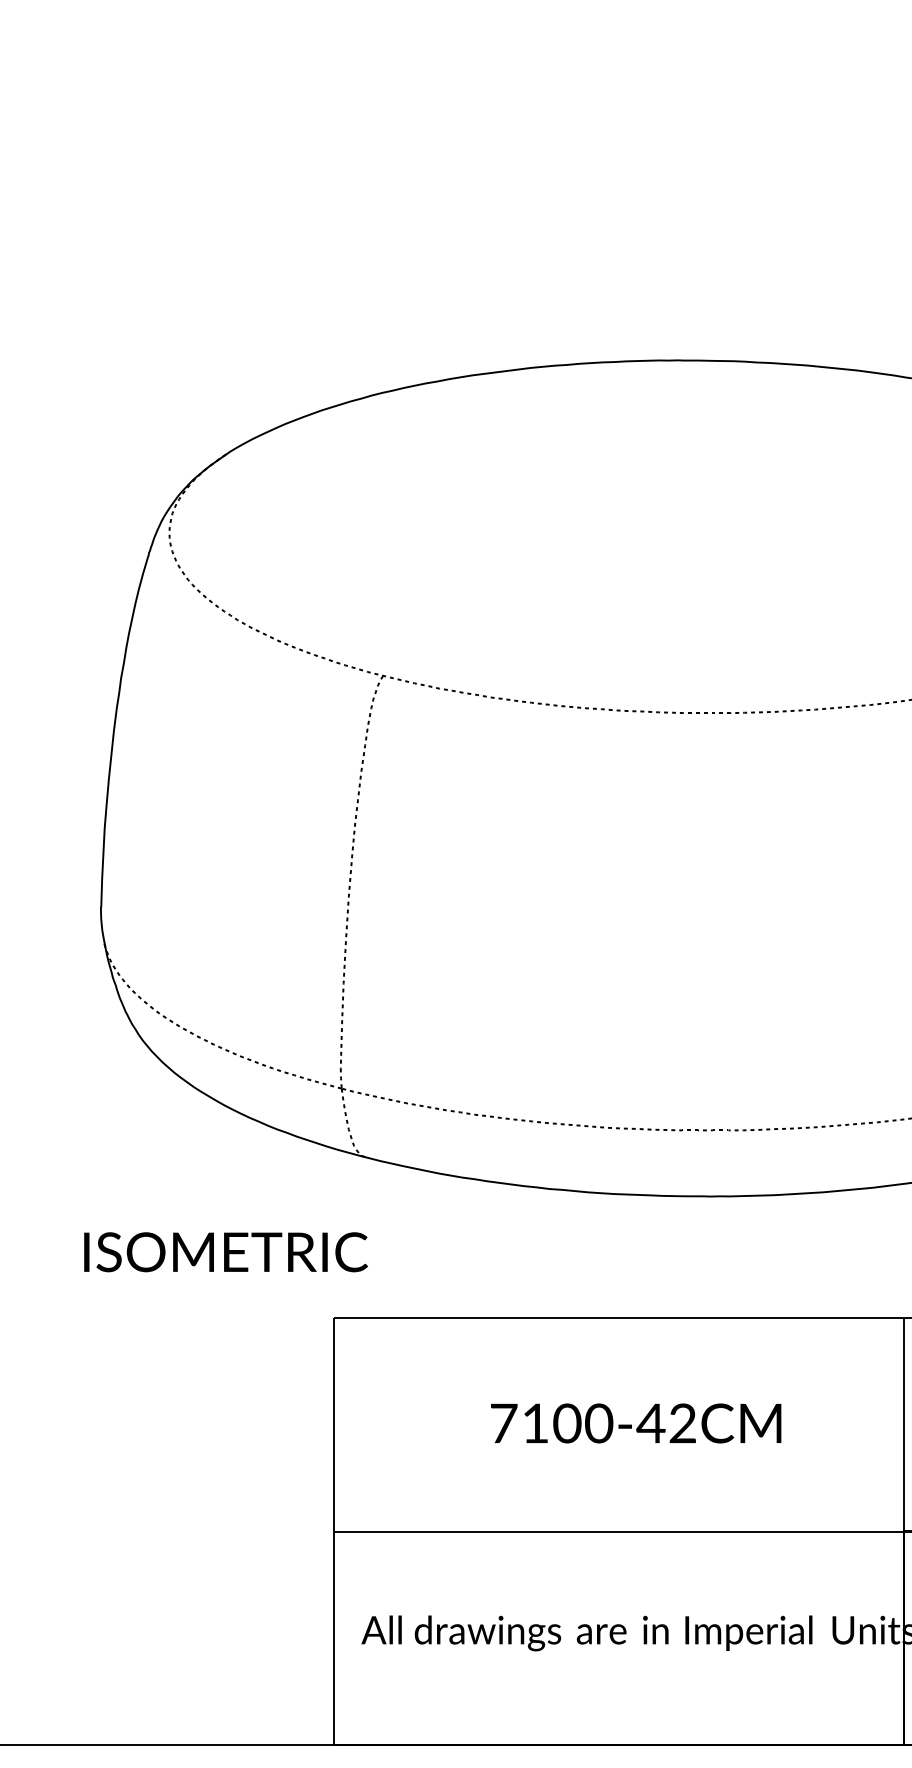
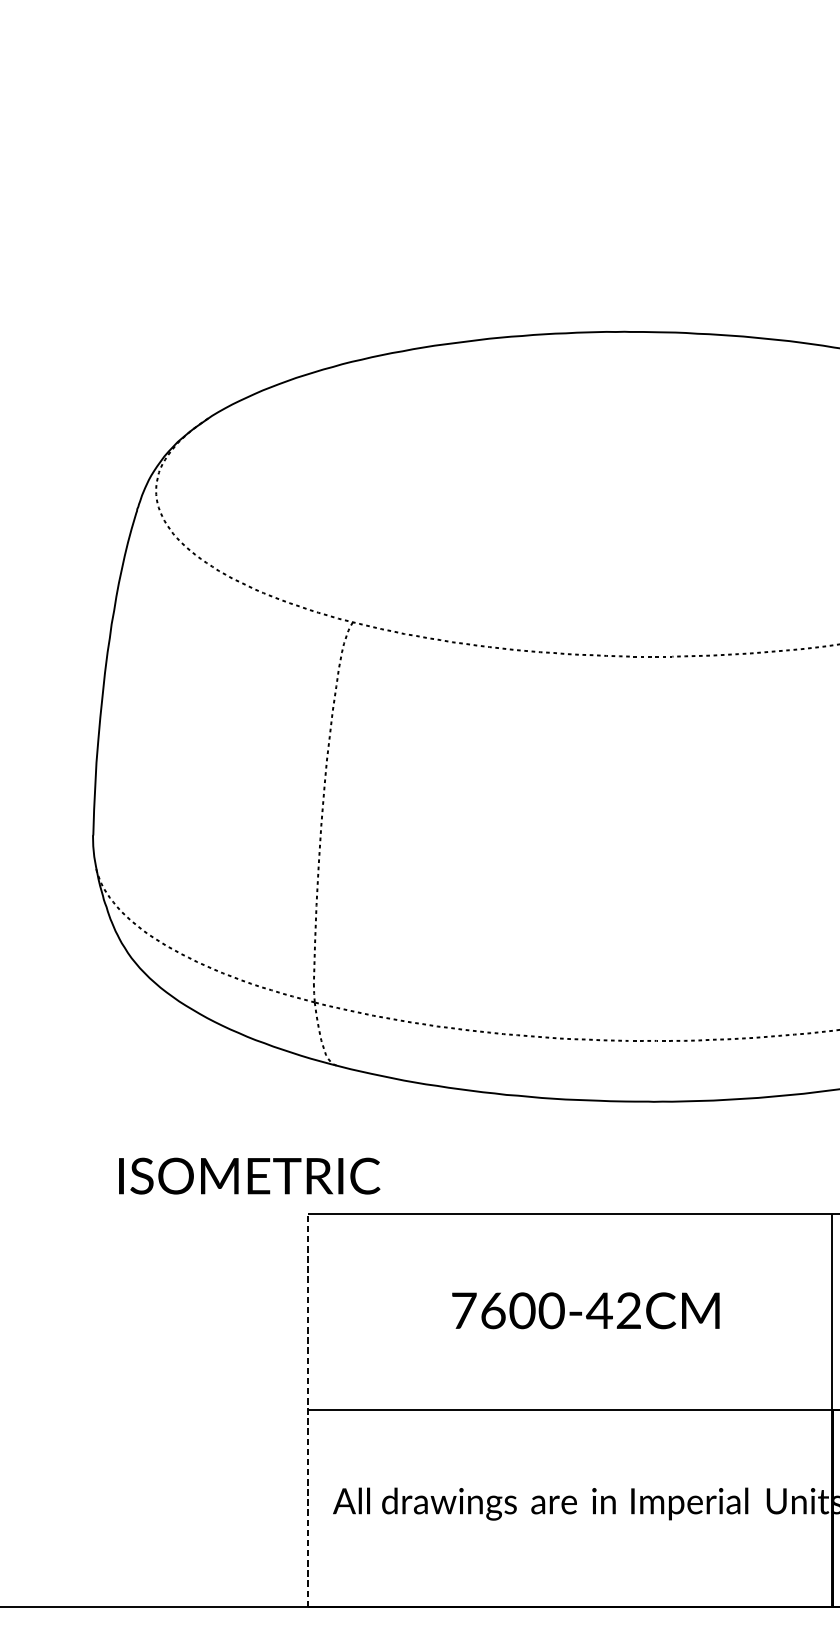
text: (225, 1252) -> (249, 1176), moved
text: (535, 1423) -> (493, 1310), 7100-42CM -> 7600-42CM
line: (334, 1531) -> (308, 1410), solid -> dashed

